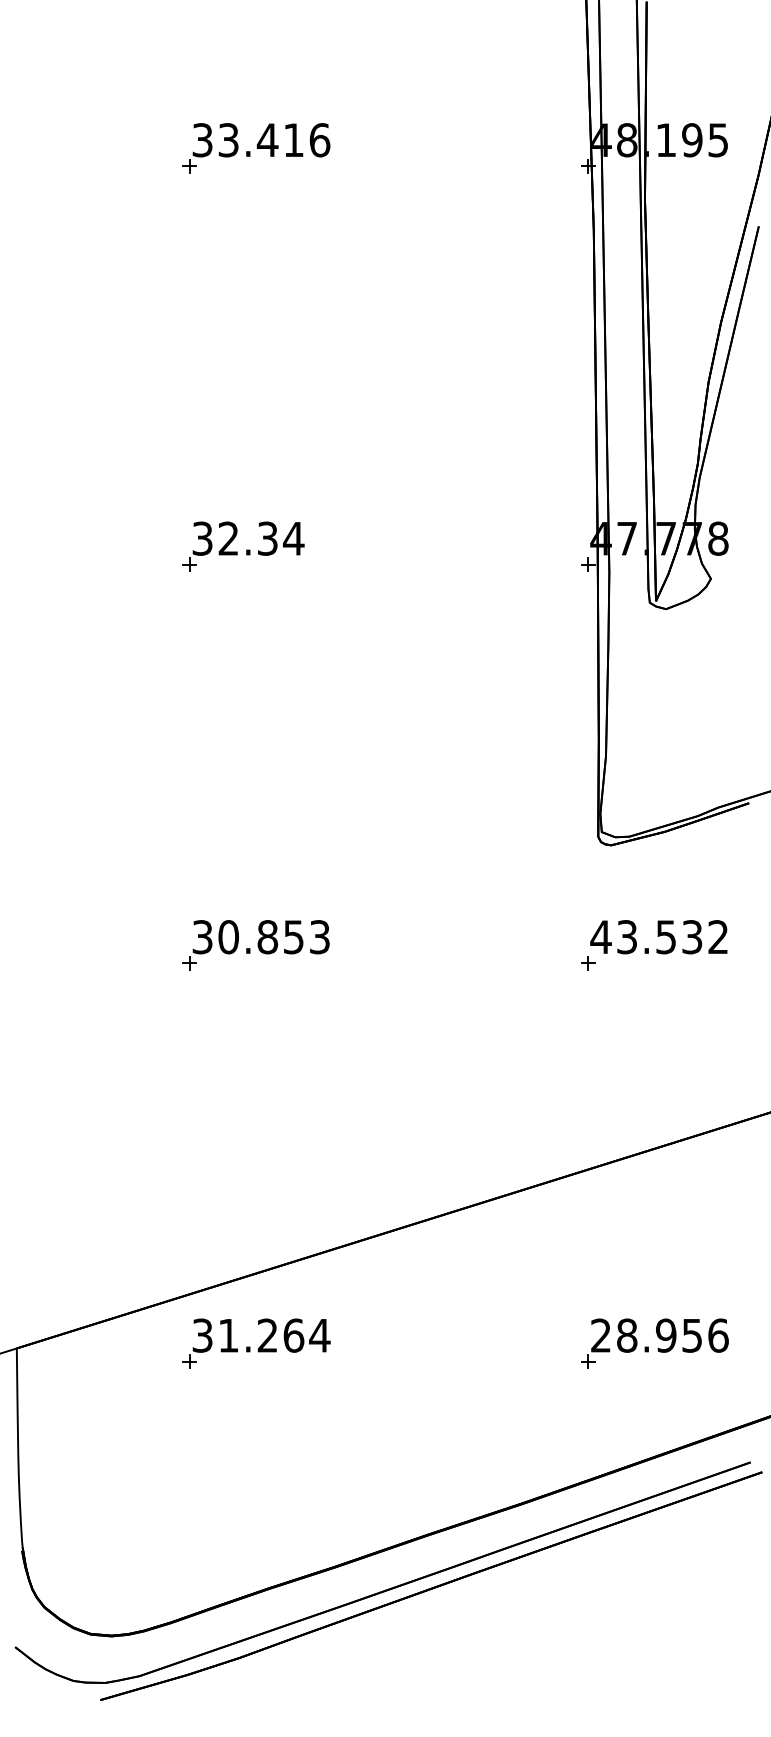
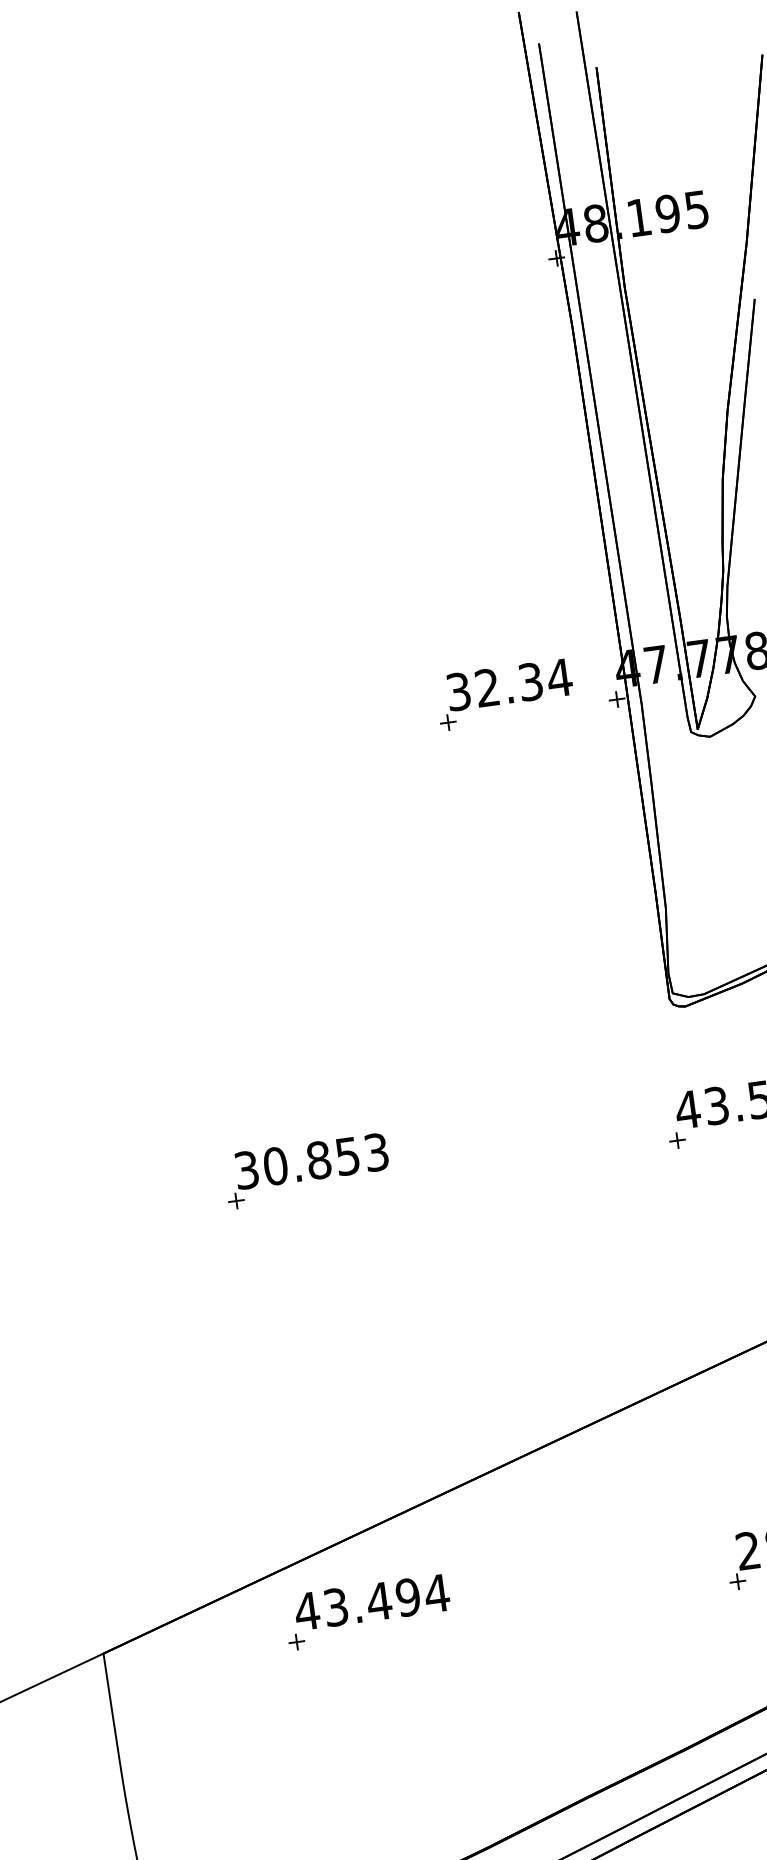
part: (256, 148) -> (186, 288), removed
part: (243, 546) -> (505, 694), moved
text: (247, 1335) -> (356, 1604), 31.264 -> 43.494

